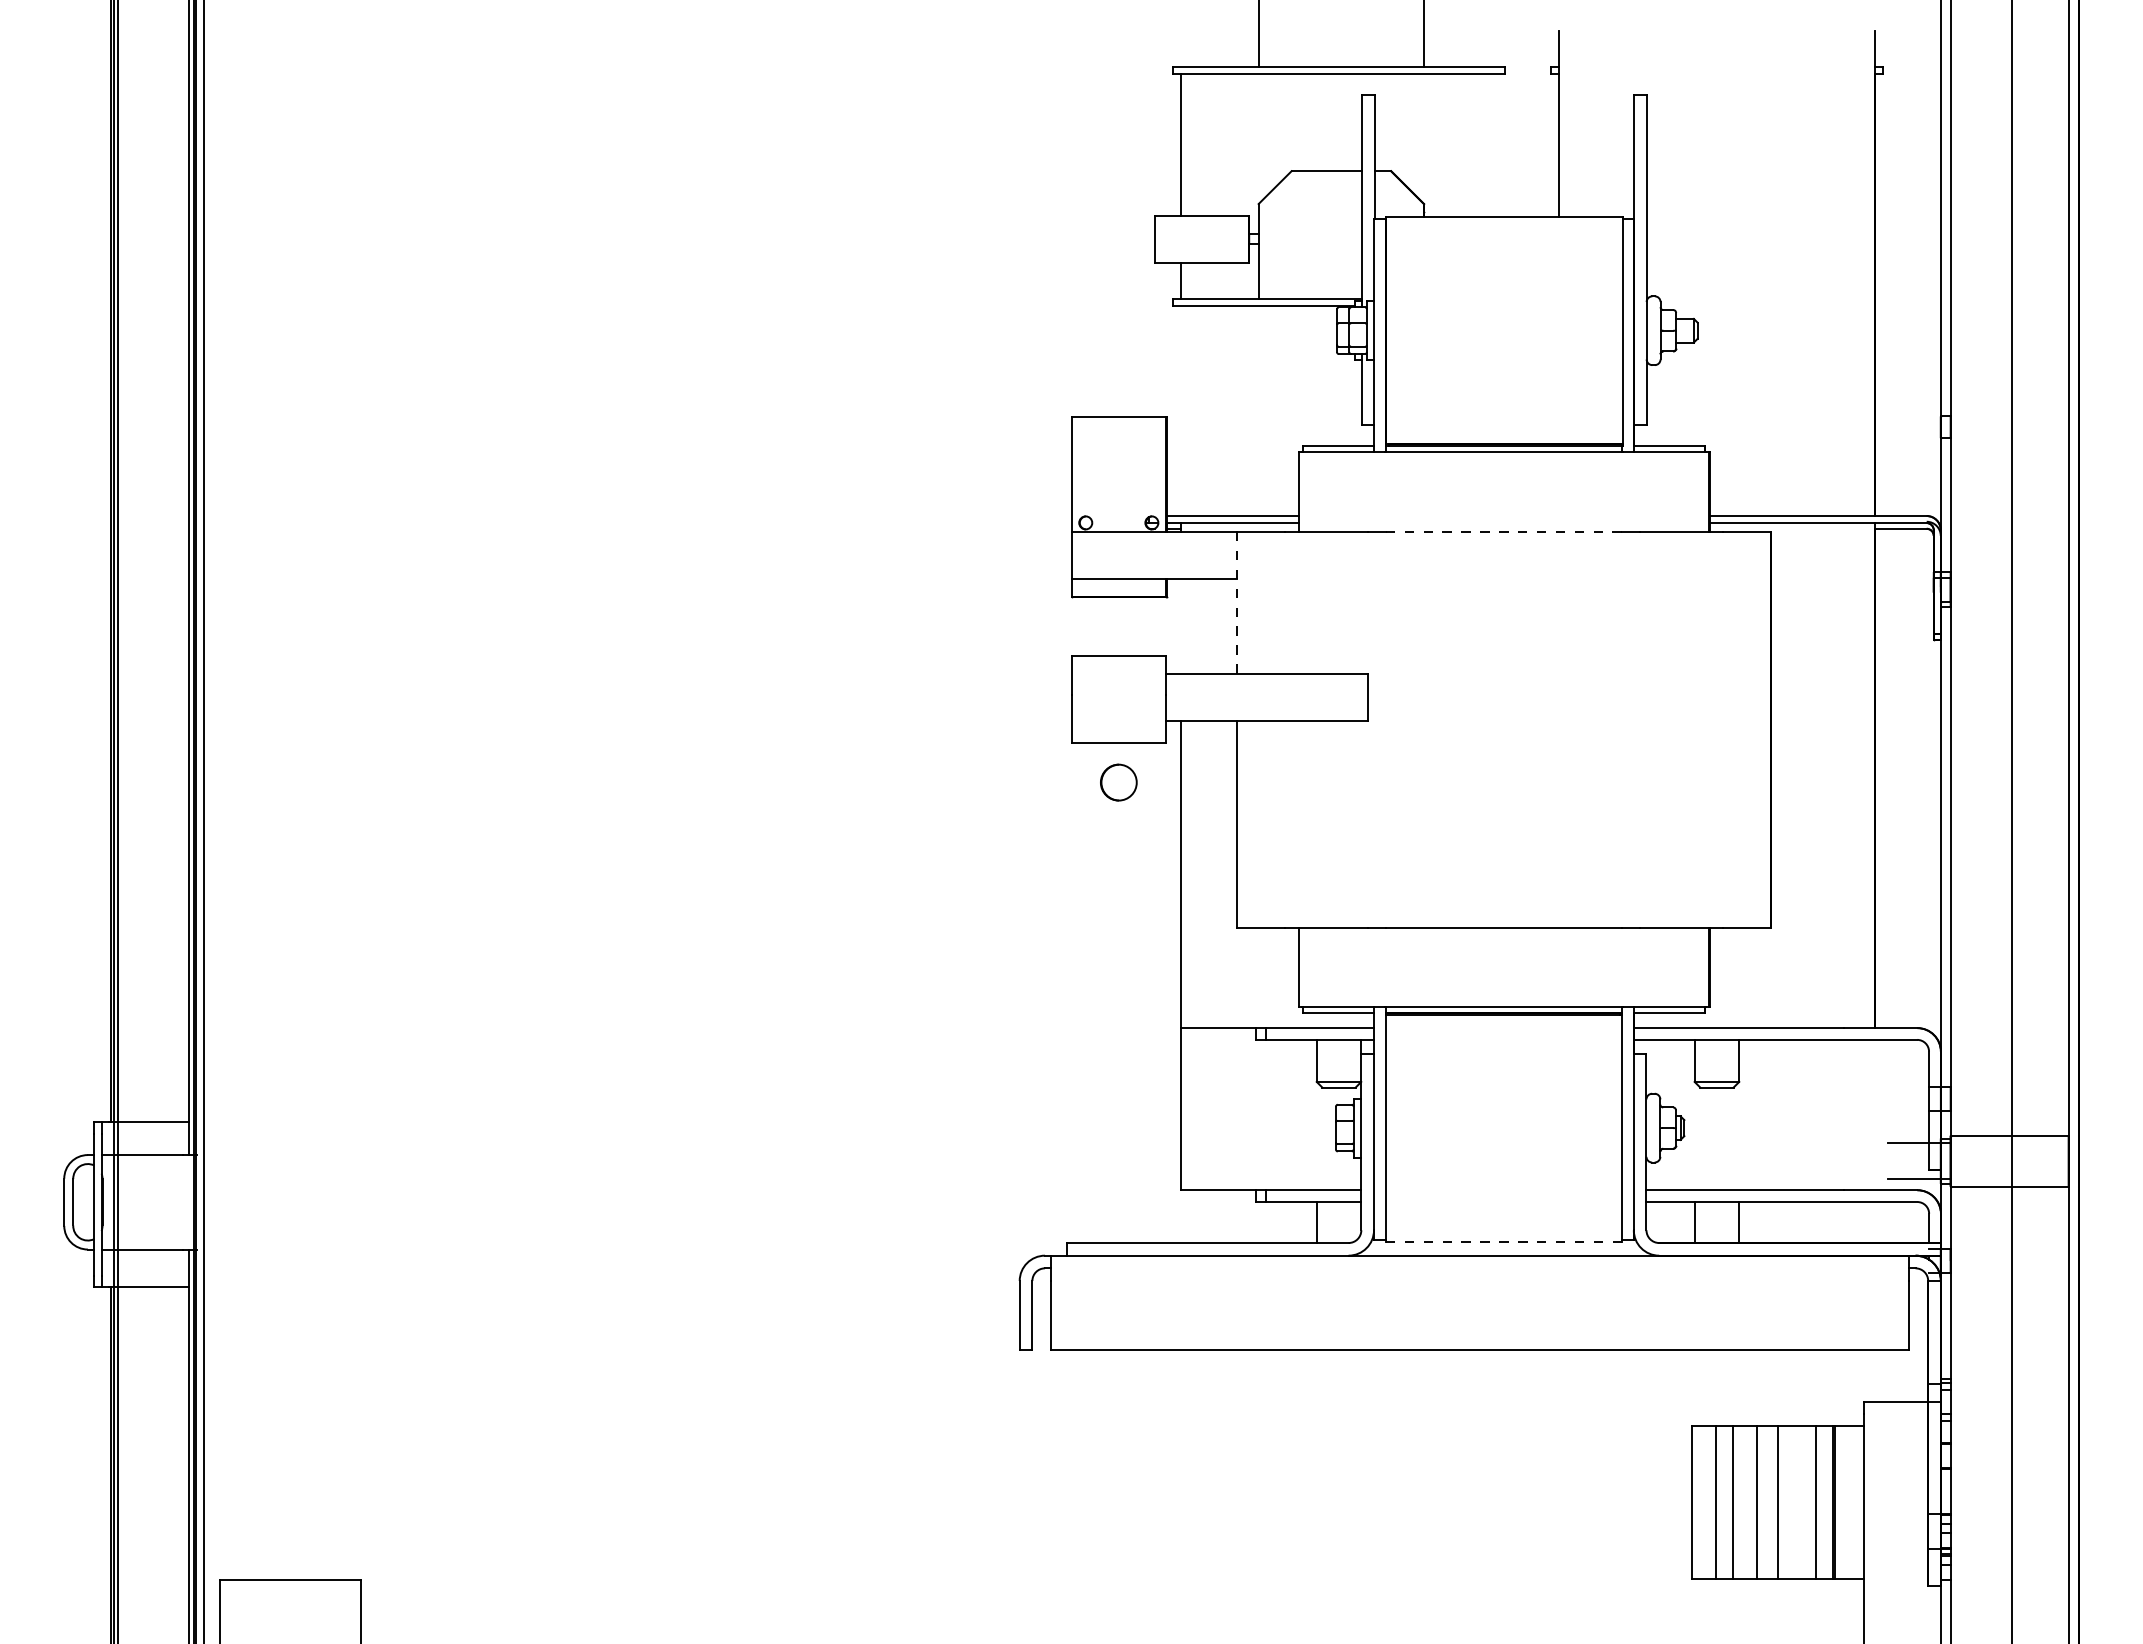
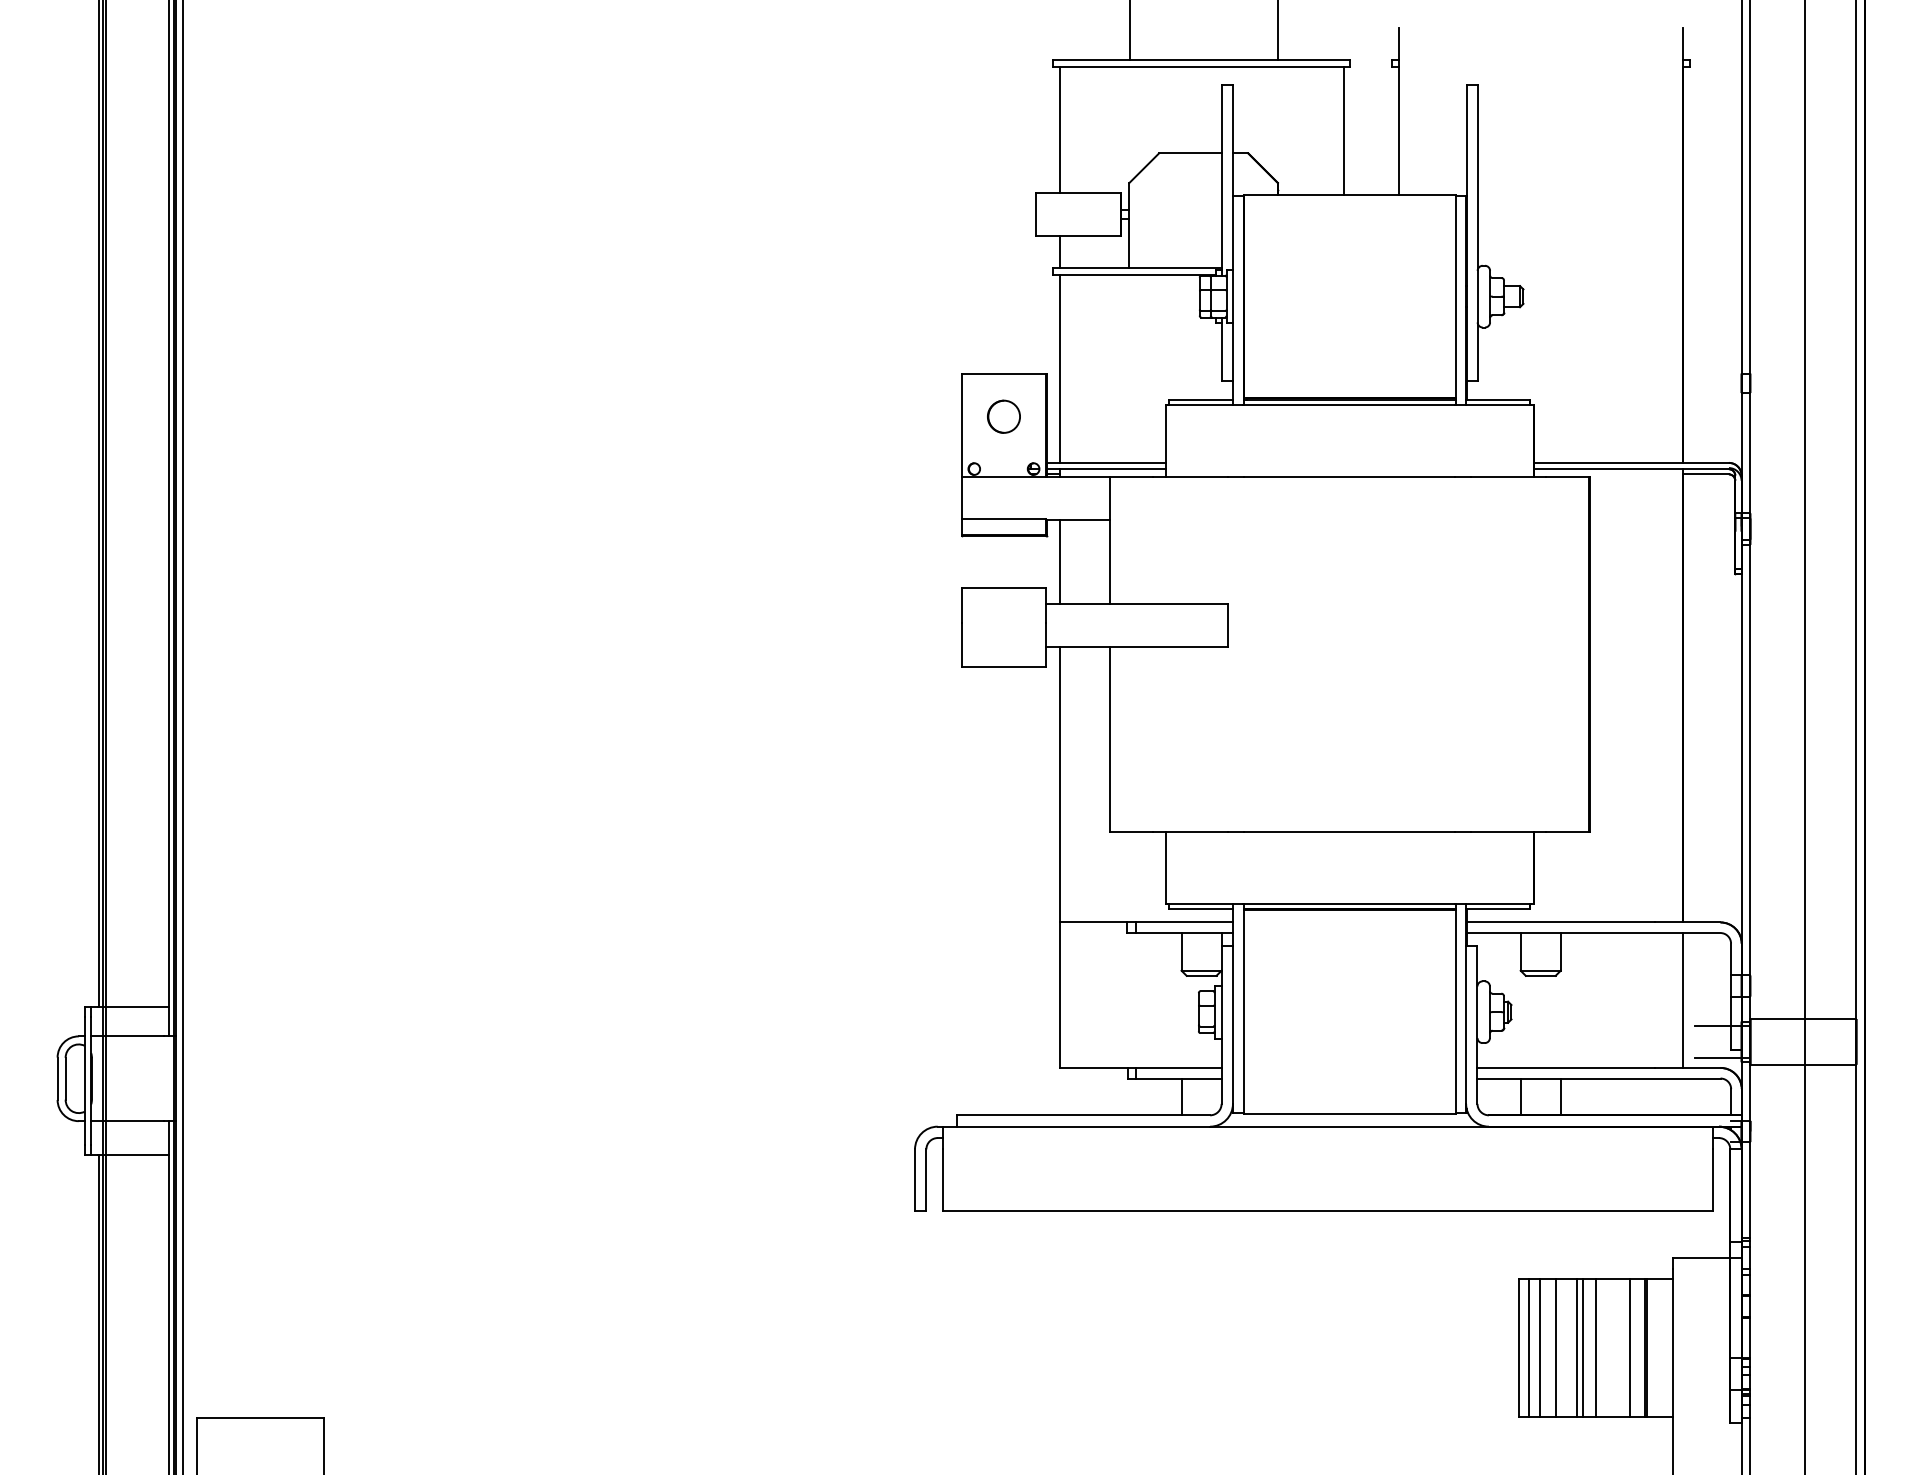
line: (1497, 145) -> (1343, 130), added
line: (1180, 411) -> (1059, 369), added
line: (1503, 531) -> (1349, 476), dashed -> solid
line: (1236, 602) -> (1109, 540), dashed -> solid
line: (1180, 626) -> (1059, 562), added
part: (1118, 782) -> (1003, 416), moved
line: (1875, 1114) -> (1683, 999), added
line: (1503, 1241) -> (1349, 1113), dashed -> solid
line: (1704, 1502) -> (1529, 1348), added
line: (1764, 1502) -> (1583, 1348), added

